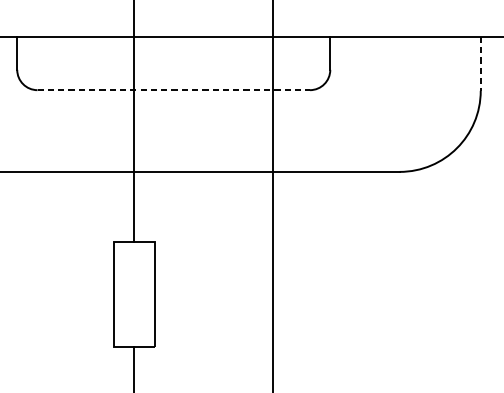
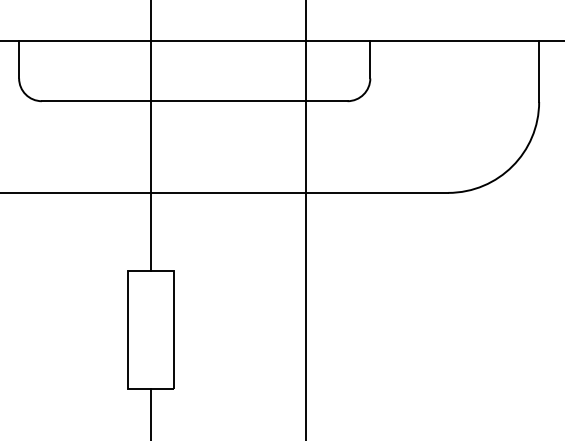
line: (481, 64) -> (539, 72), dashed -> solid
line: (173, 90) -> (194, 101), dashed -> solid

